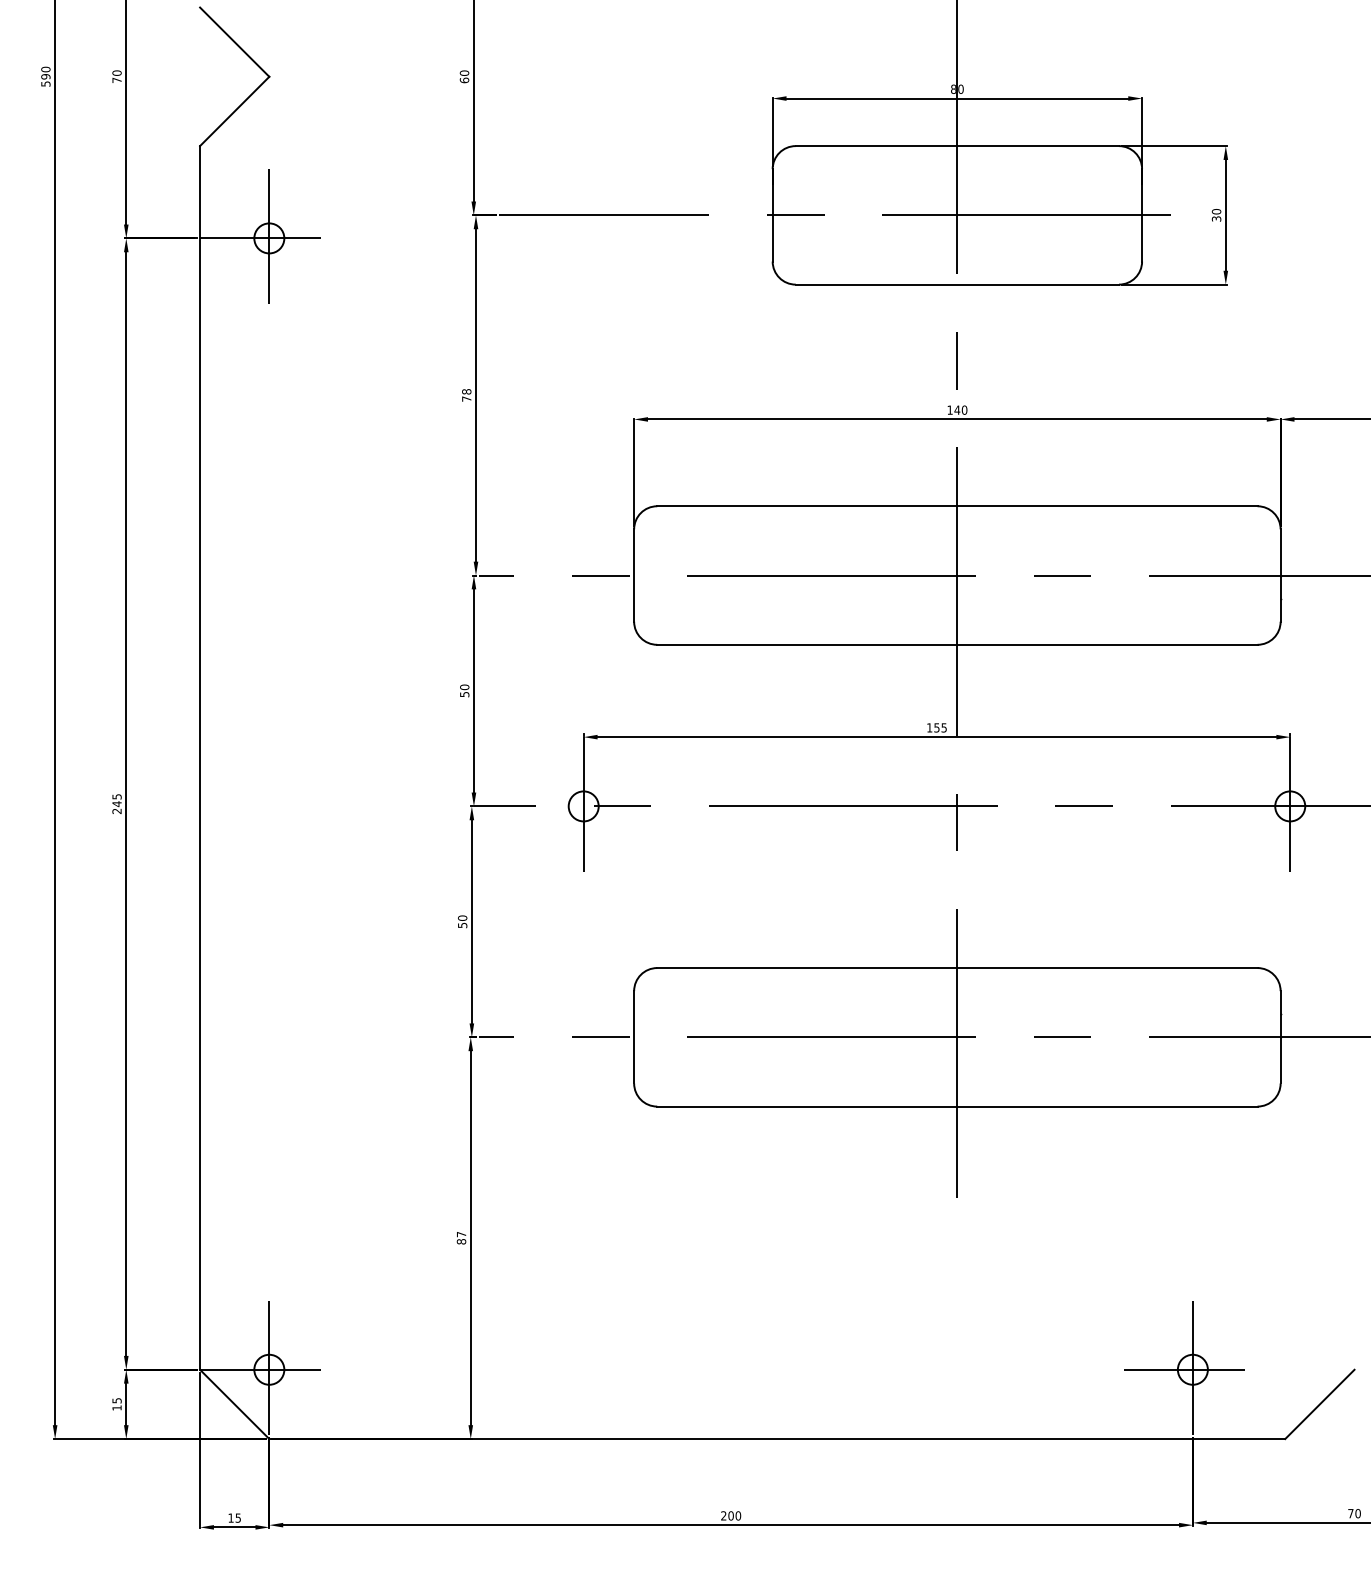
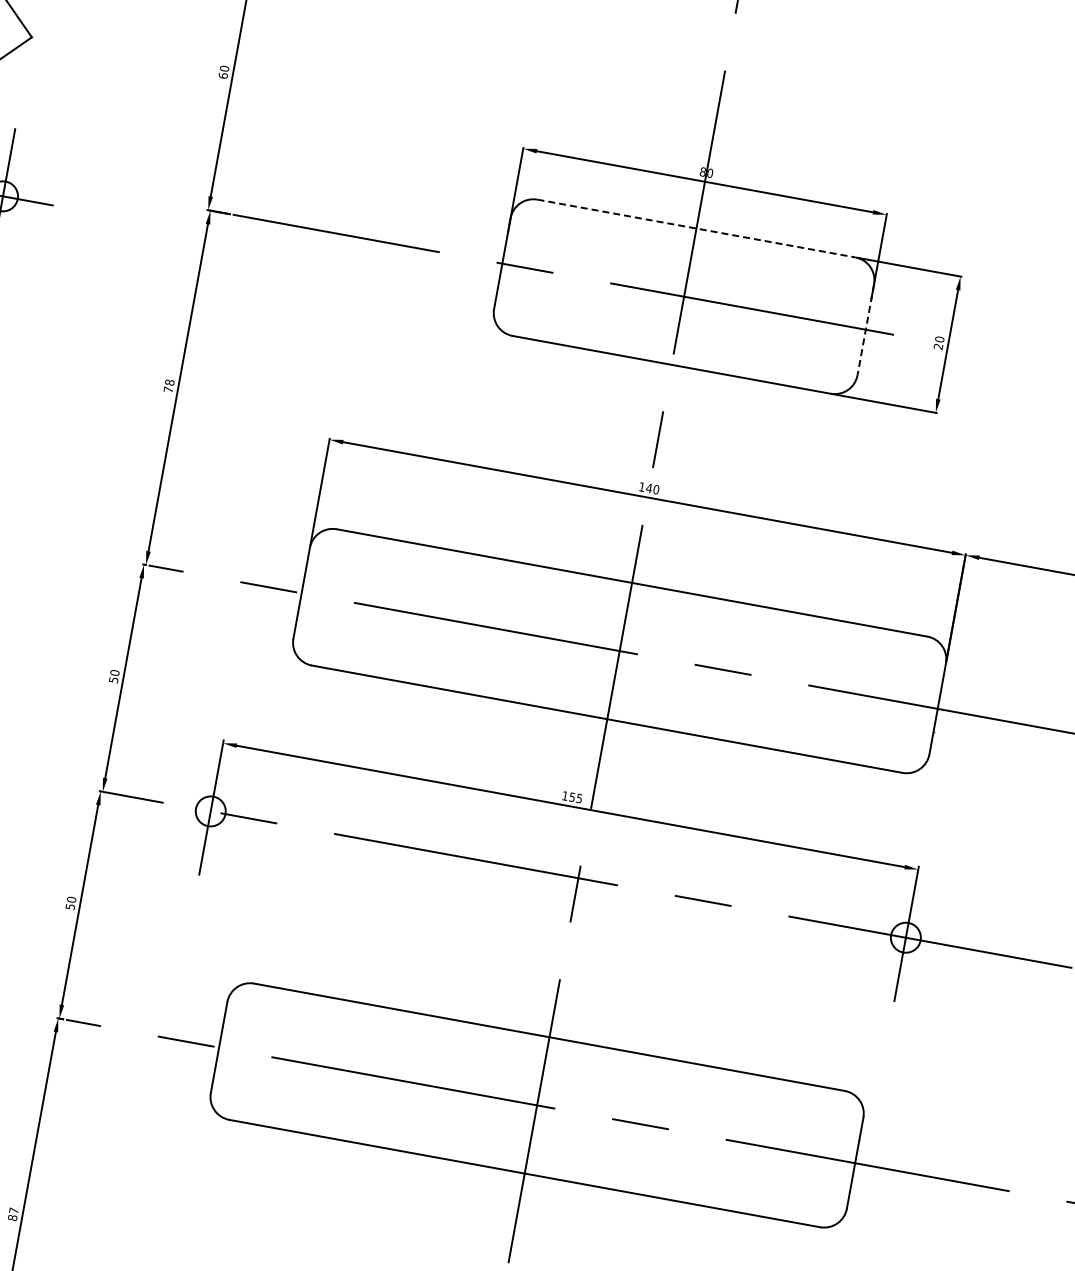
line: (957, 146) -> (696, 228), solid -> dashed
line: (1142, 215) -> (866, 329), solid -> dashed
text: (1216, 218) -> (938, 346), 30 -> 20

